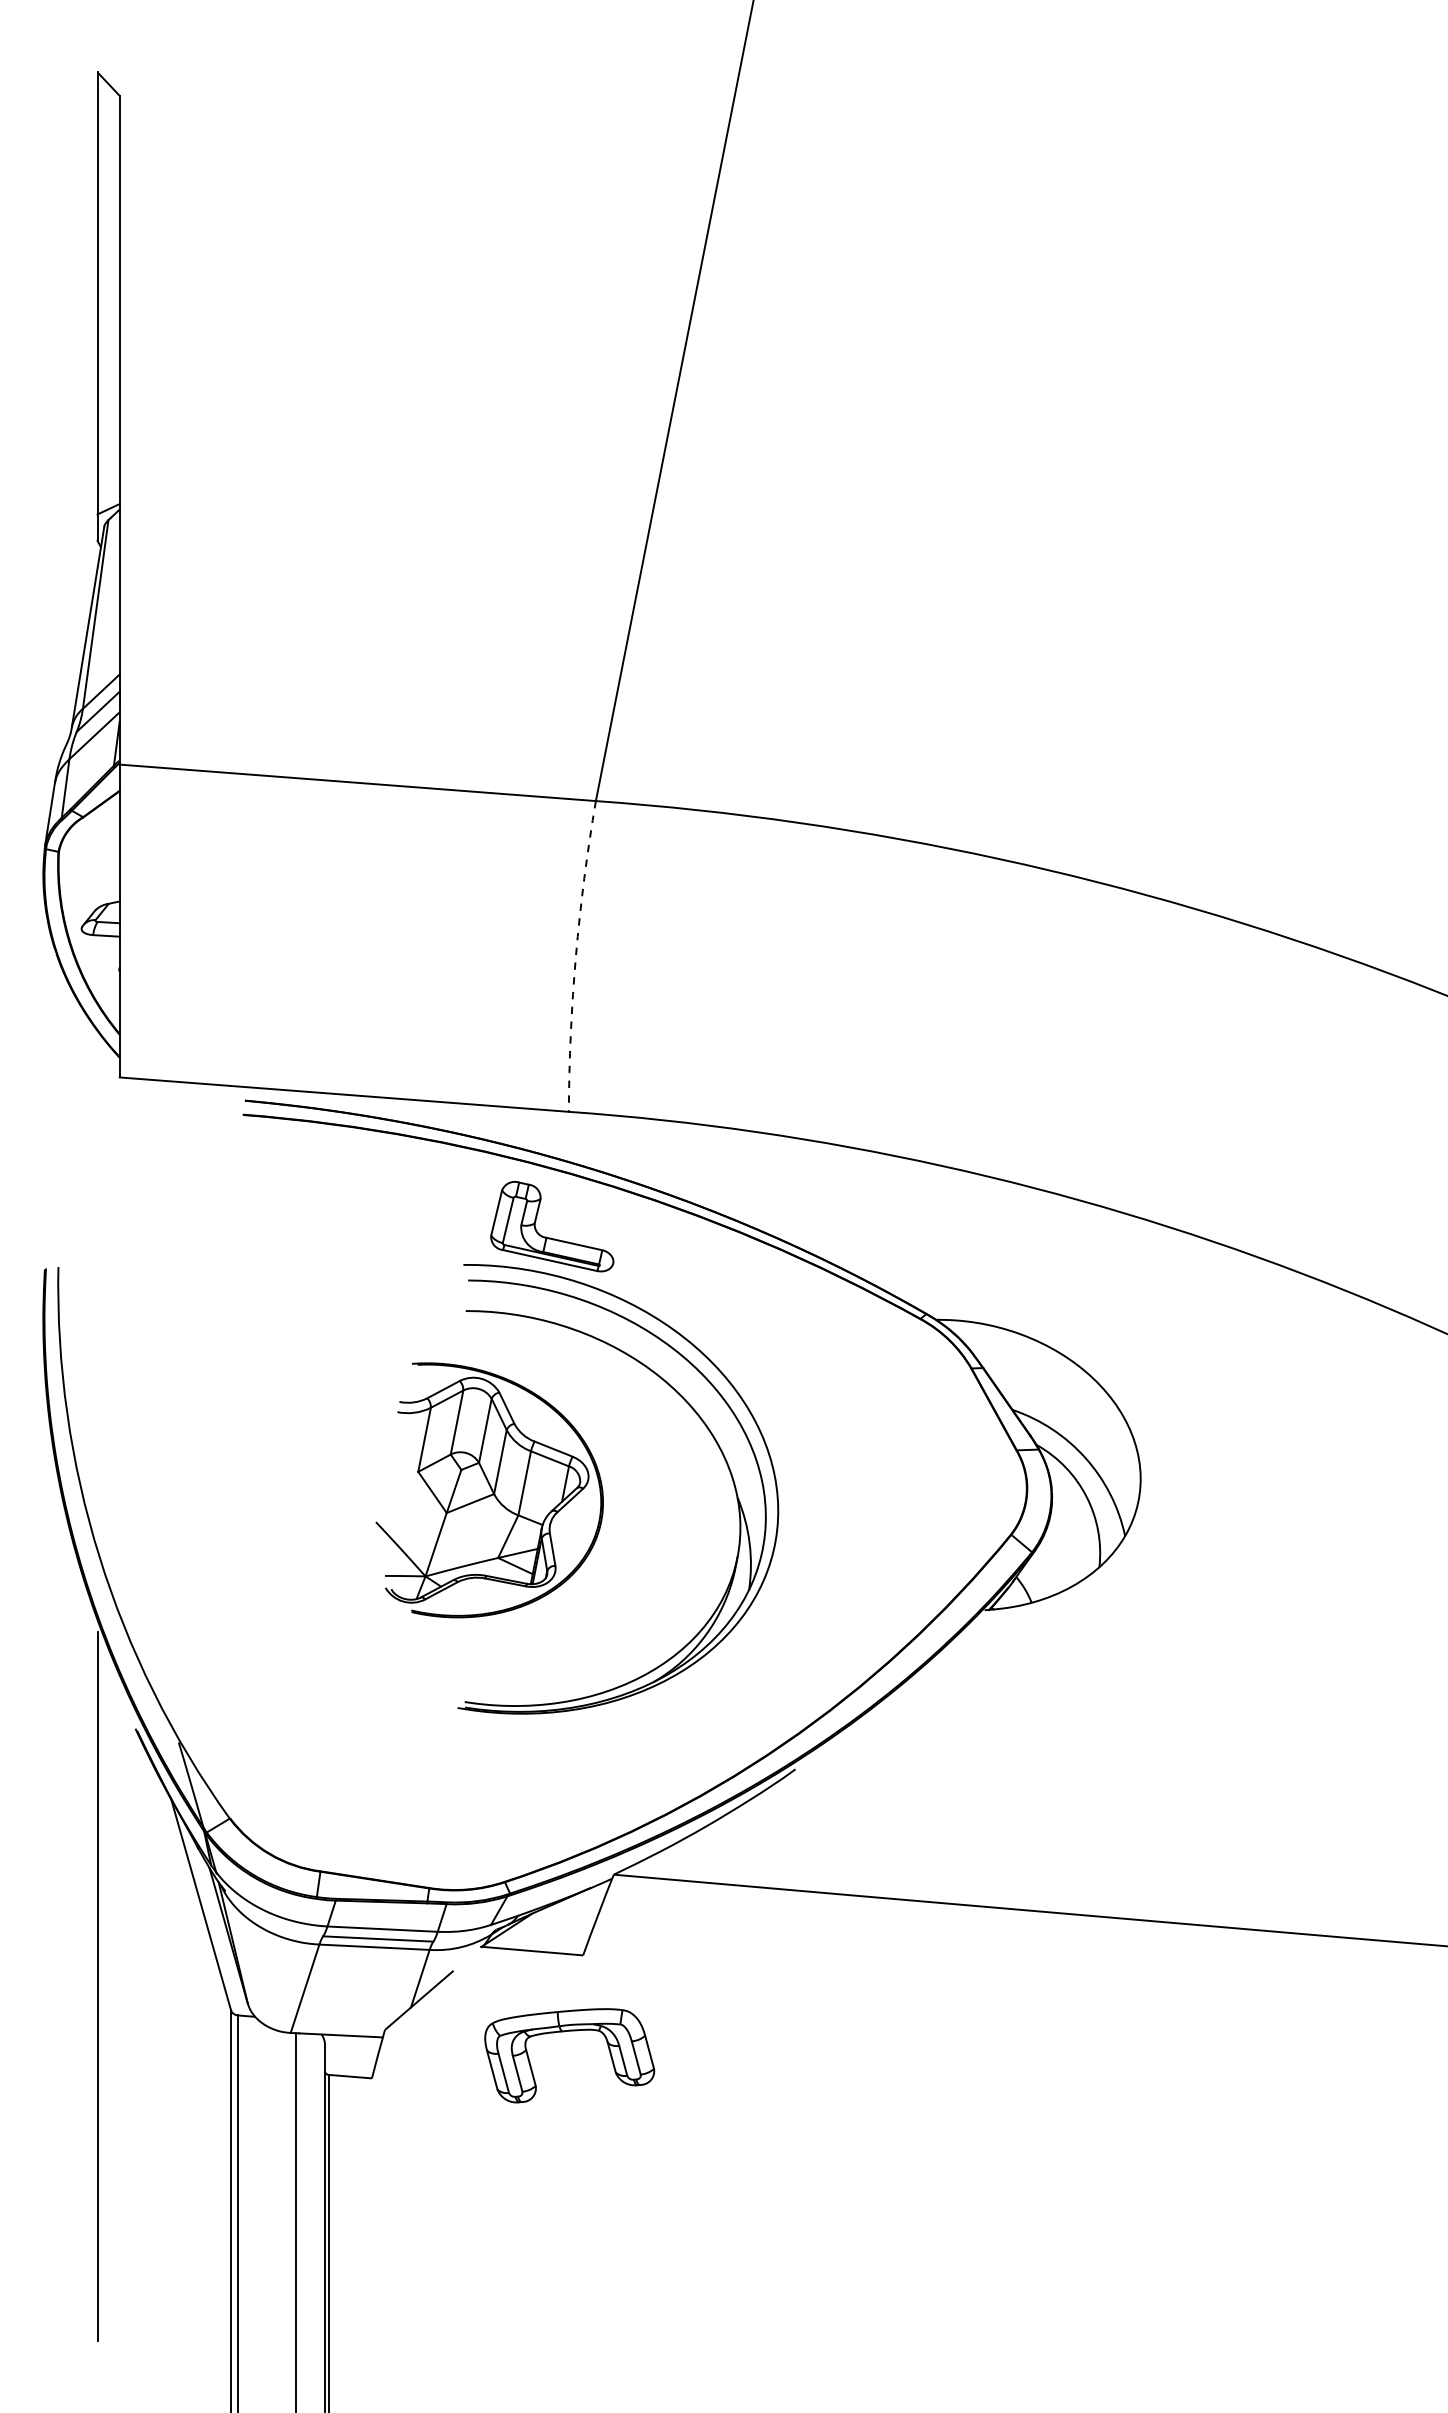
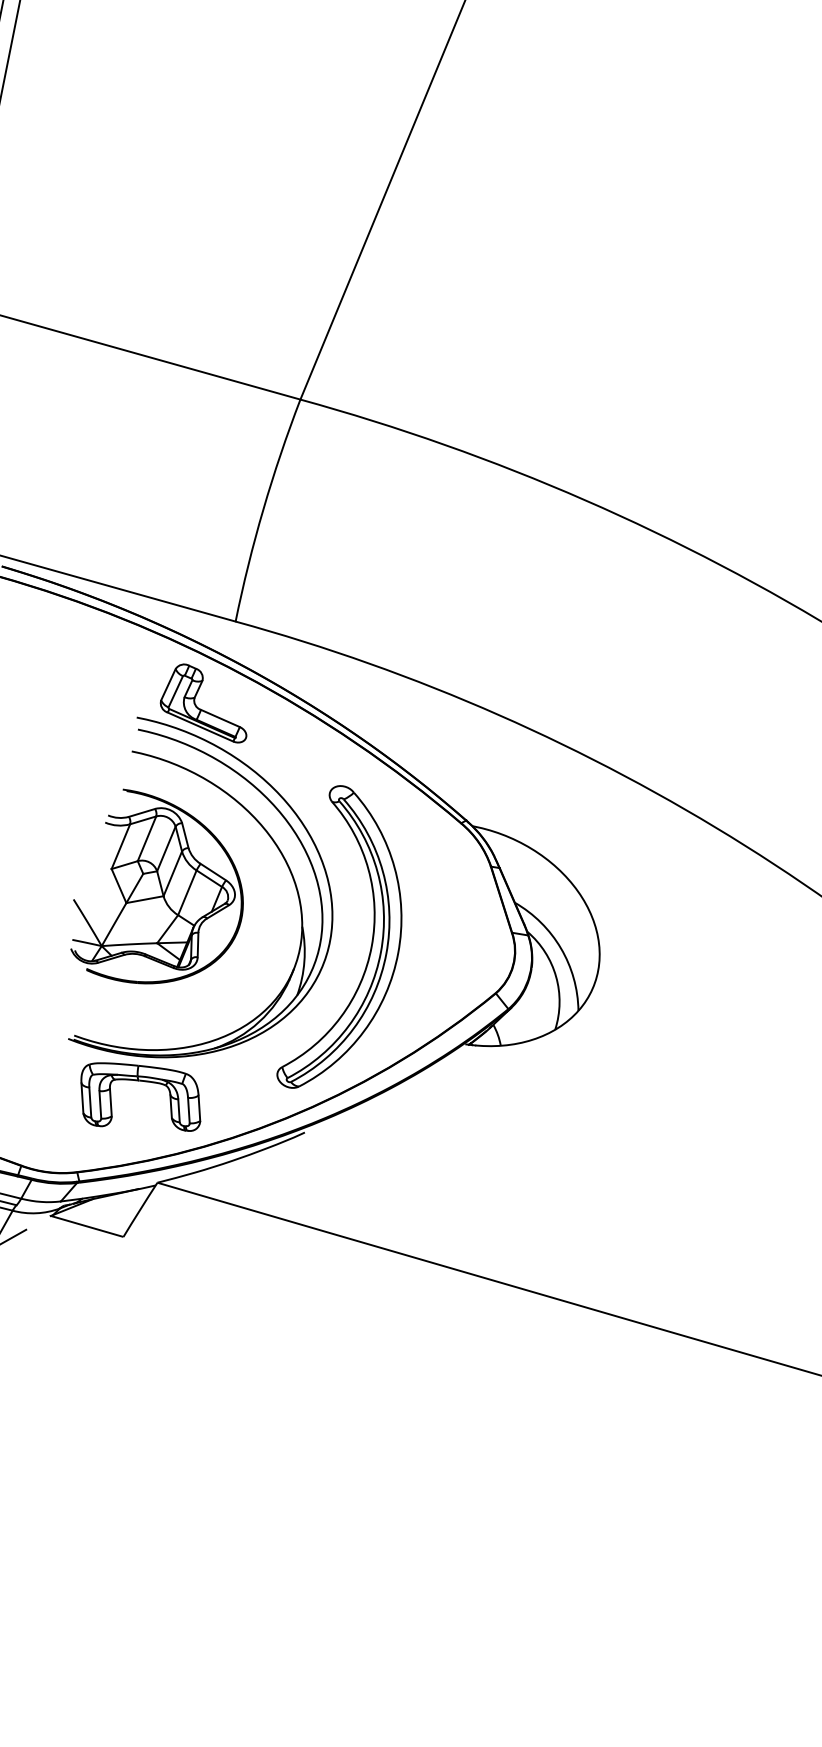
arc: (575, 955) -> (263, 508), dashed -> solid
part: (489, 1490) -> (160, 892), moved
part: (833, 1507) -> (370, 947), added
part: (564, 2032) -> (140, 1081), moved

